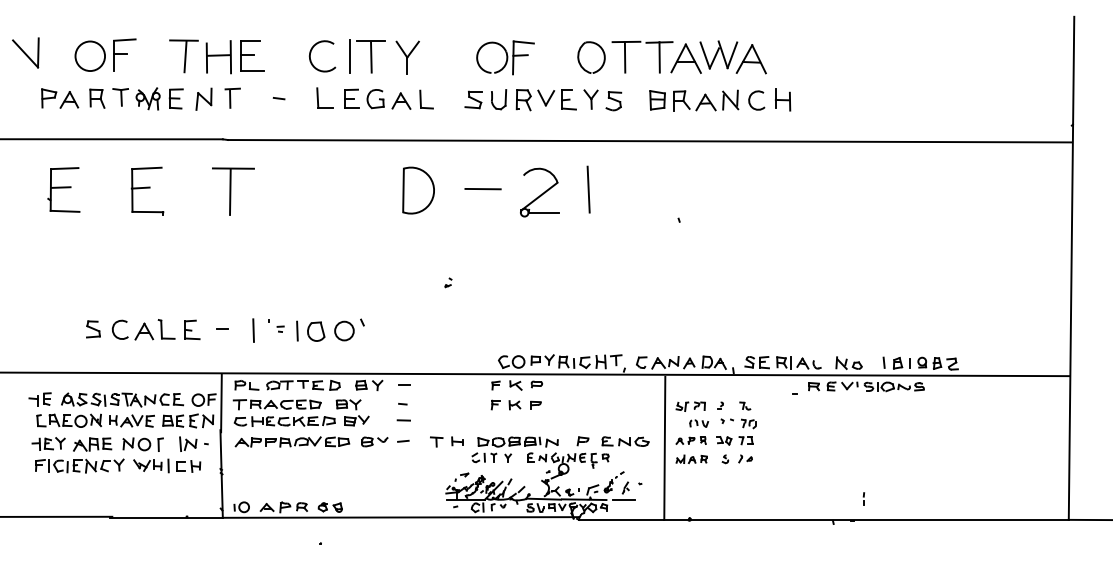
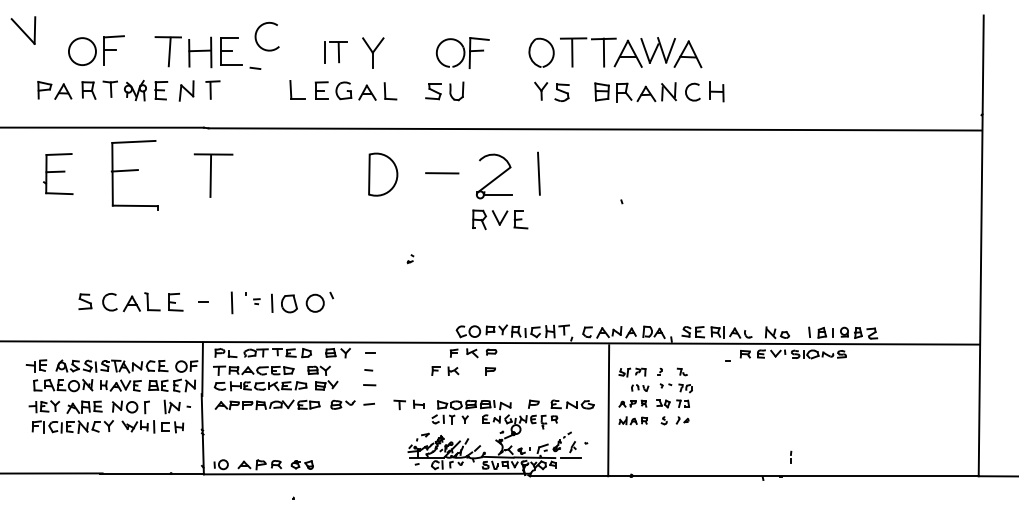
arc: (311, 51) -> (257, 32), moved
part: (25, 52) -> (23, 30), moved
part: (367, 56) -> (336, 51), size x0.7
line: (279, 97) -> (255, 67), moved
part: (546, 99) -> (500, 219), moved
part: (147, 190) -> (134, 174), size x1.6
part: (506, 404) -> (445, 370), moved

